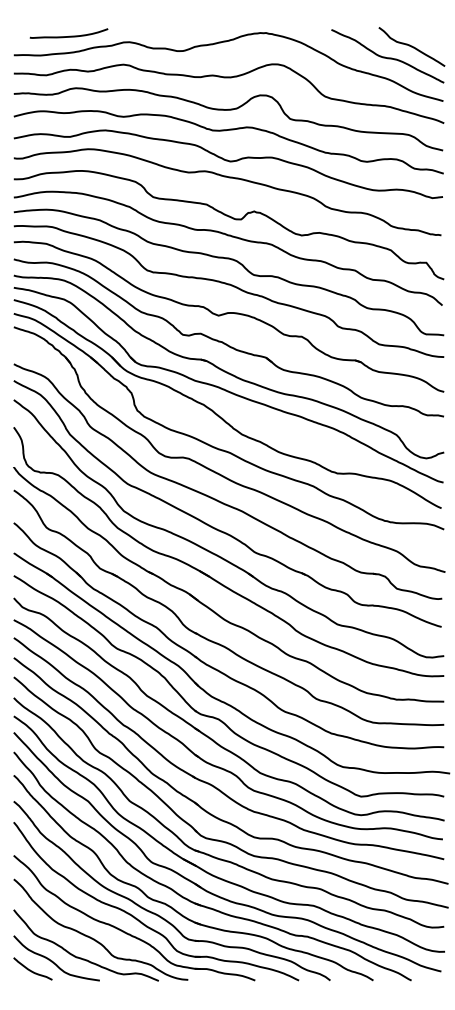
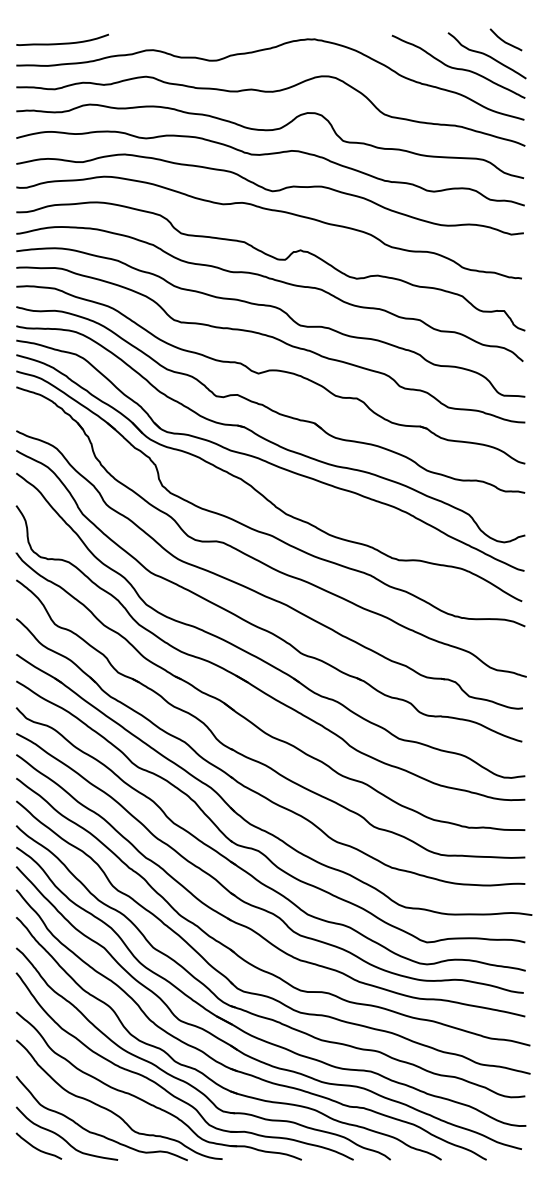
curve: (426, 33) -> (504, 39), added
curve: (69, 35) -> (63, 42), moved

